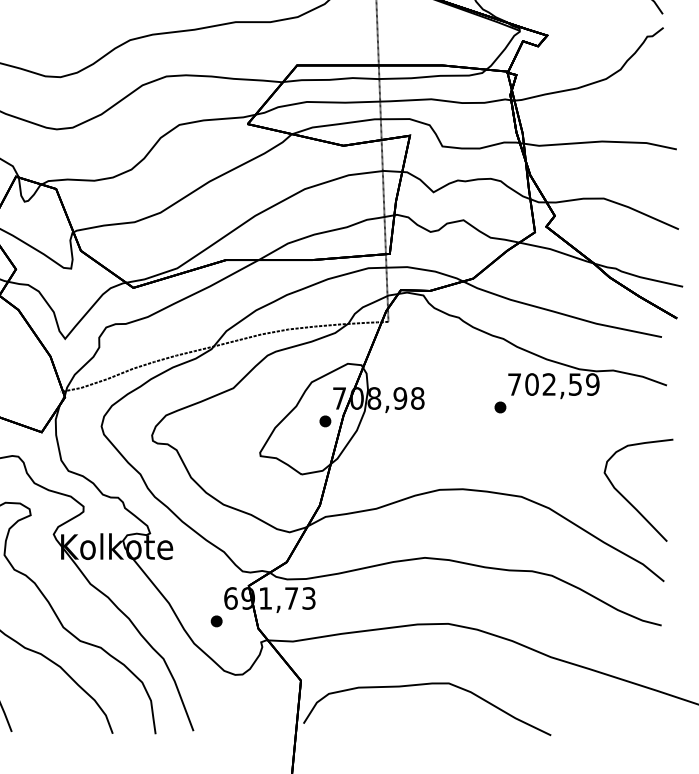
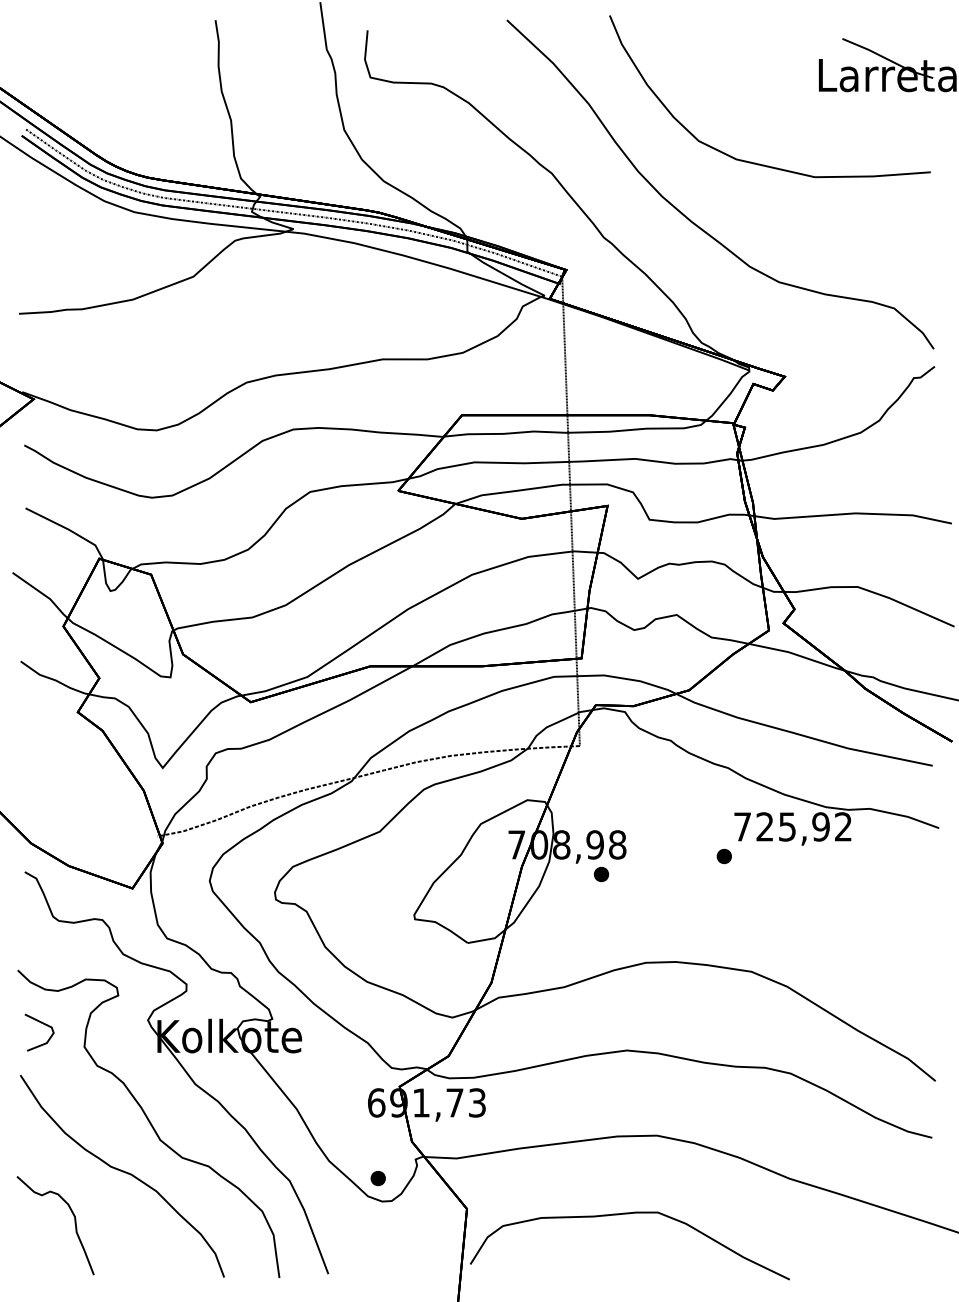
text: (562, 384) -> (804, 826), 702,59 -> 725,92
part: (325, 421) -> (601, 874), moved
part: (628, 500) -> (889, 976), removed
part: (216, 621) -> (377, 1178), moved

